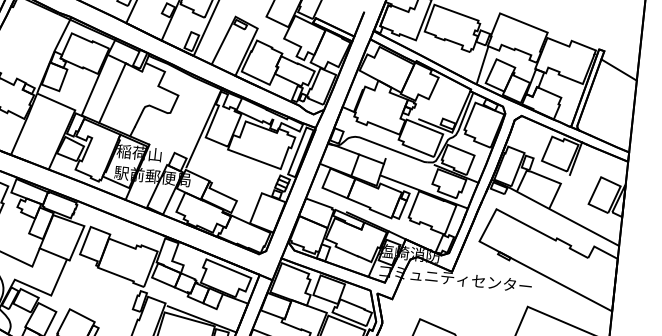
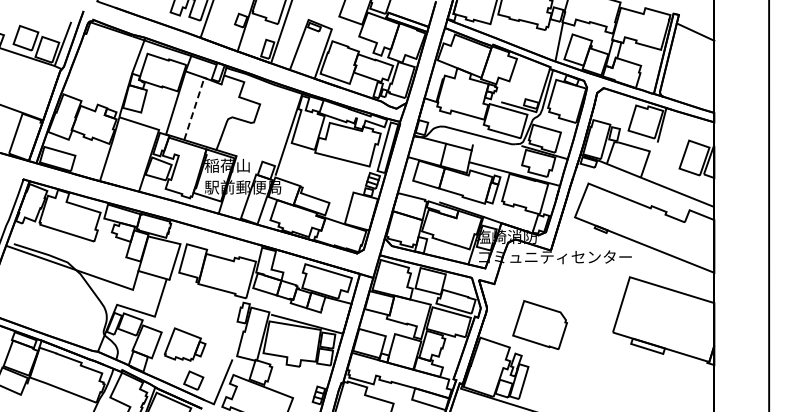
line: (112, 92) -> (194, 108), solid -> dashed

